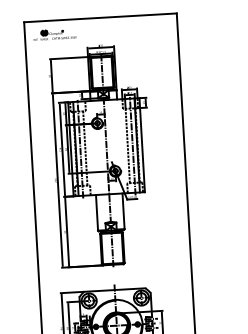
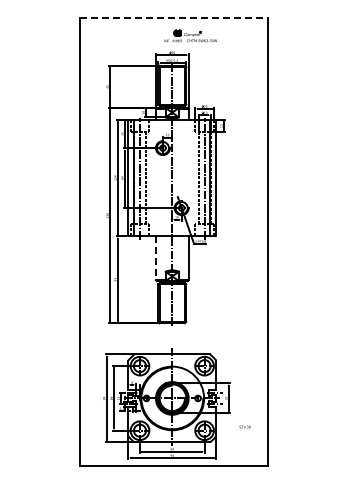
line: (100, 17) -> (174, 18), solid -> dashed
part: (54, 34) -> (190, 35), moved
line: (96, 213) -> (155, 258), solid -> dashed

